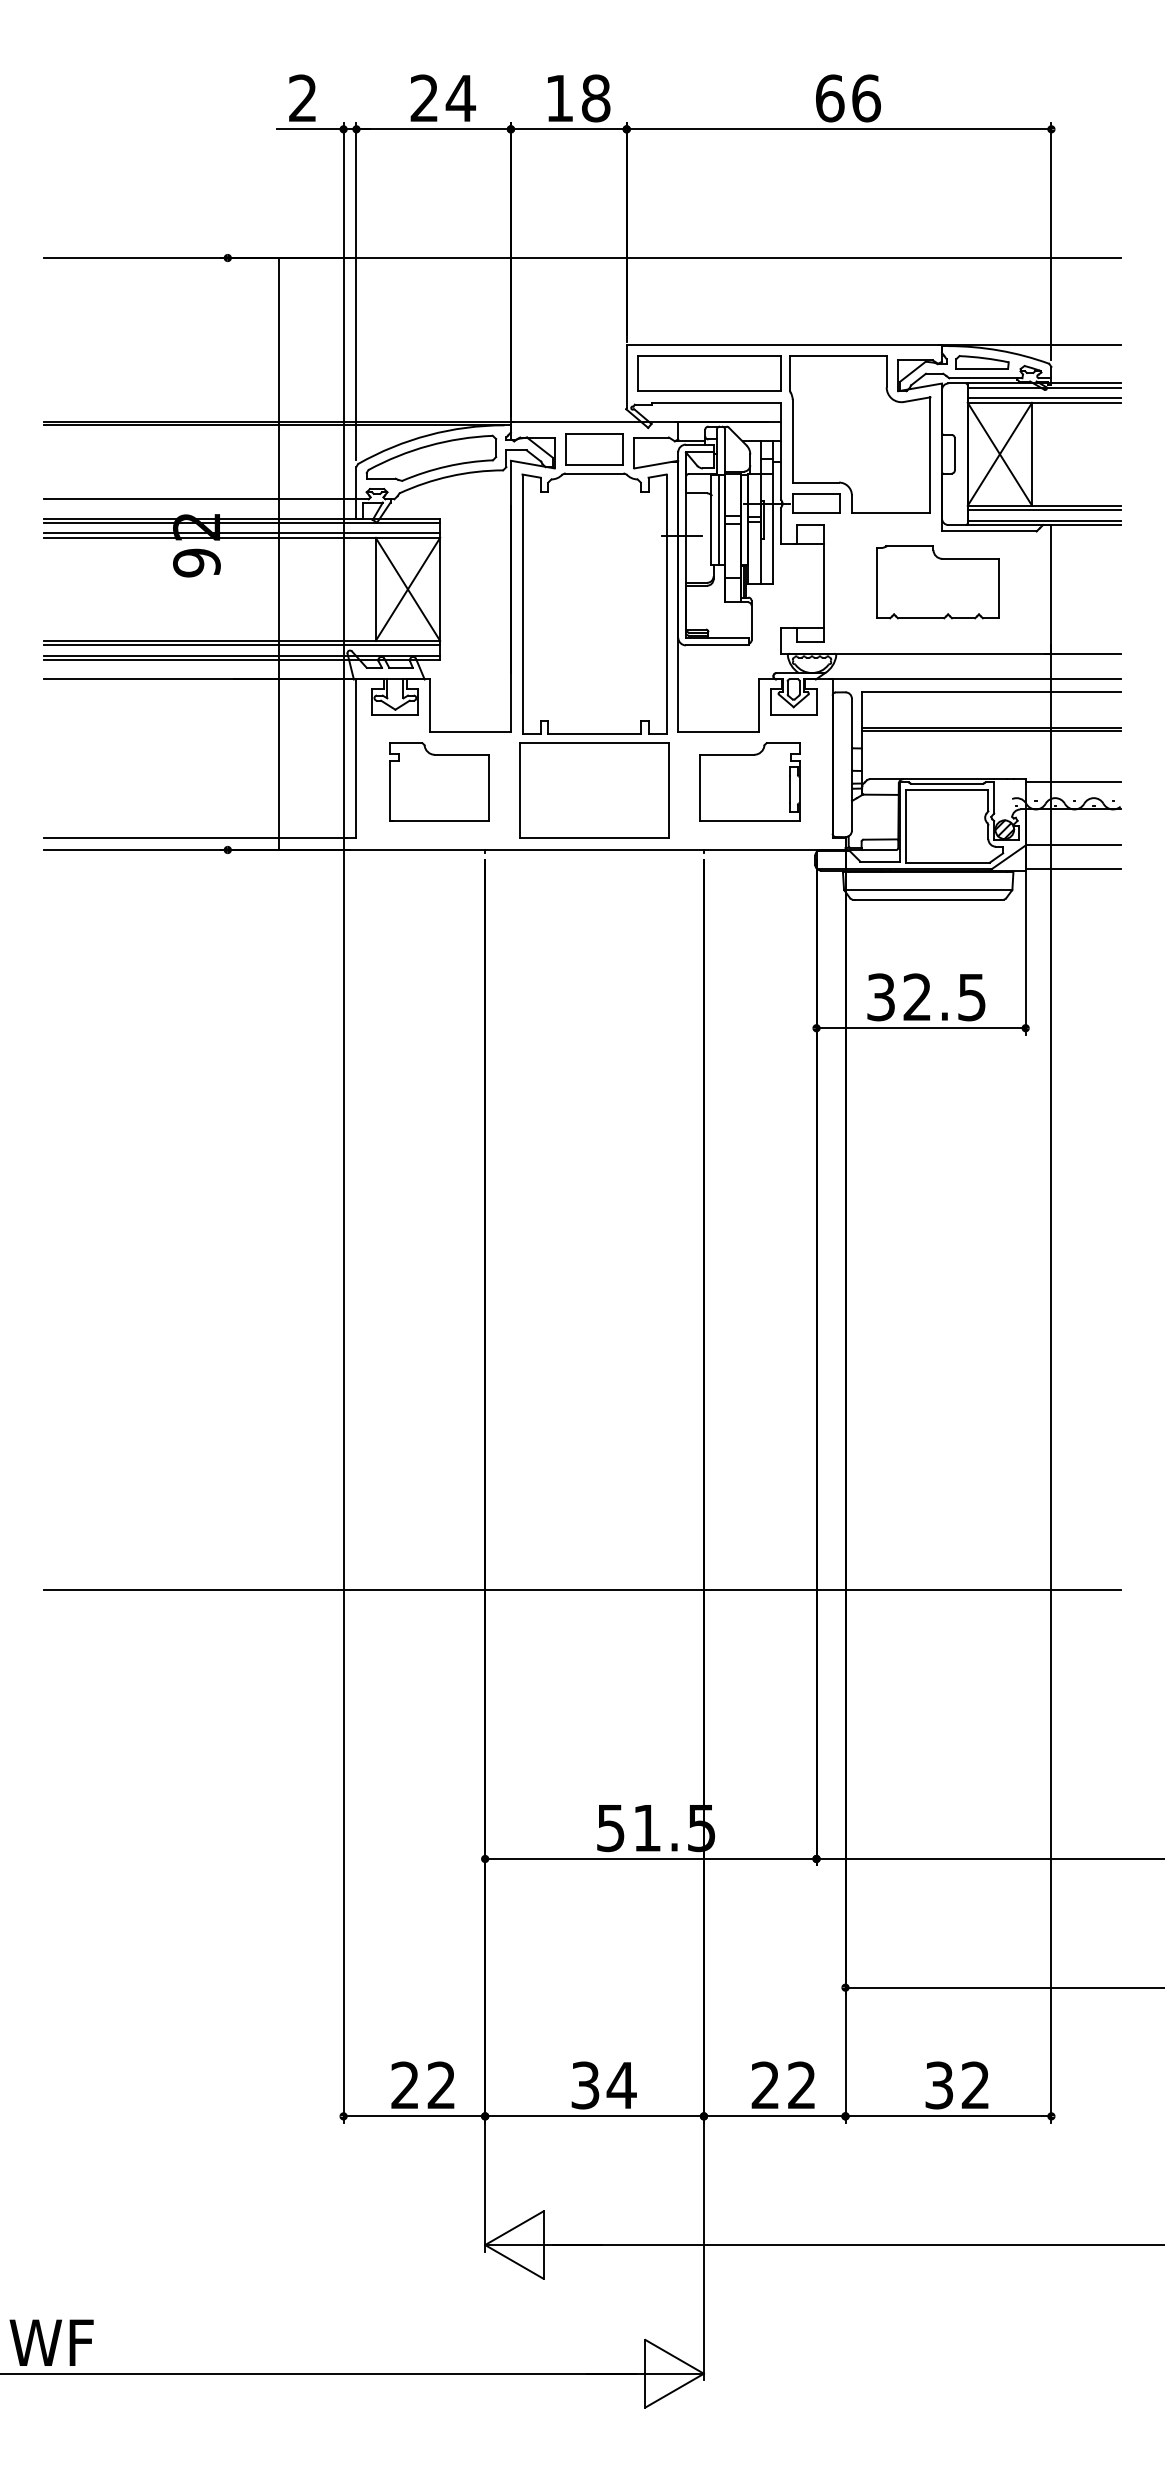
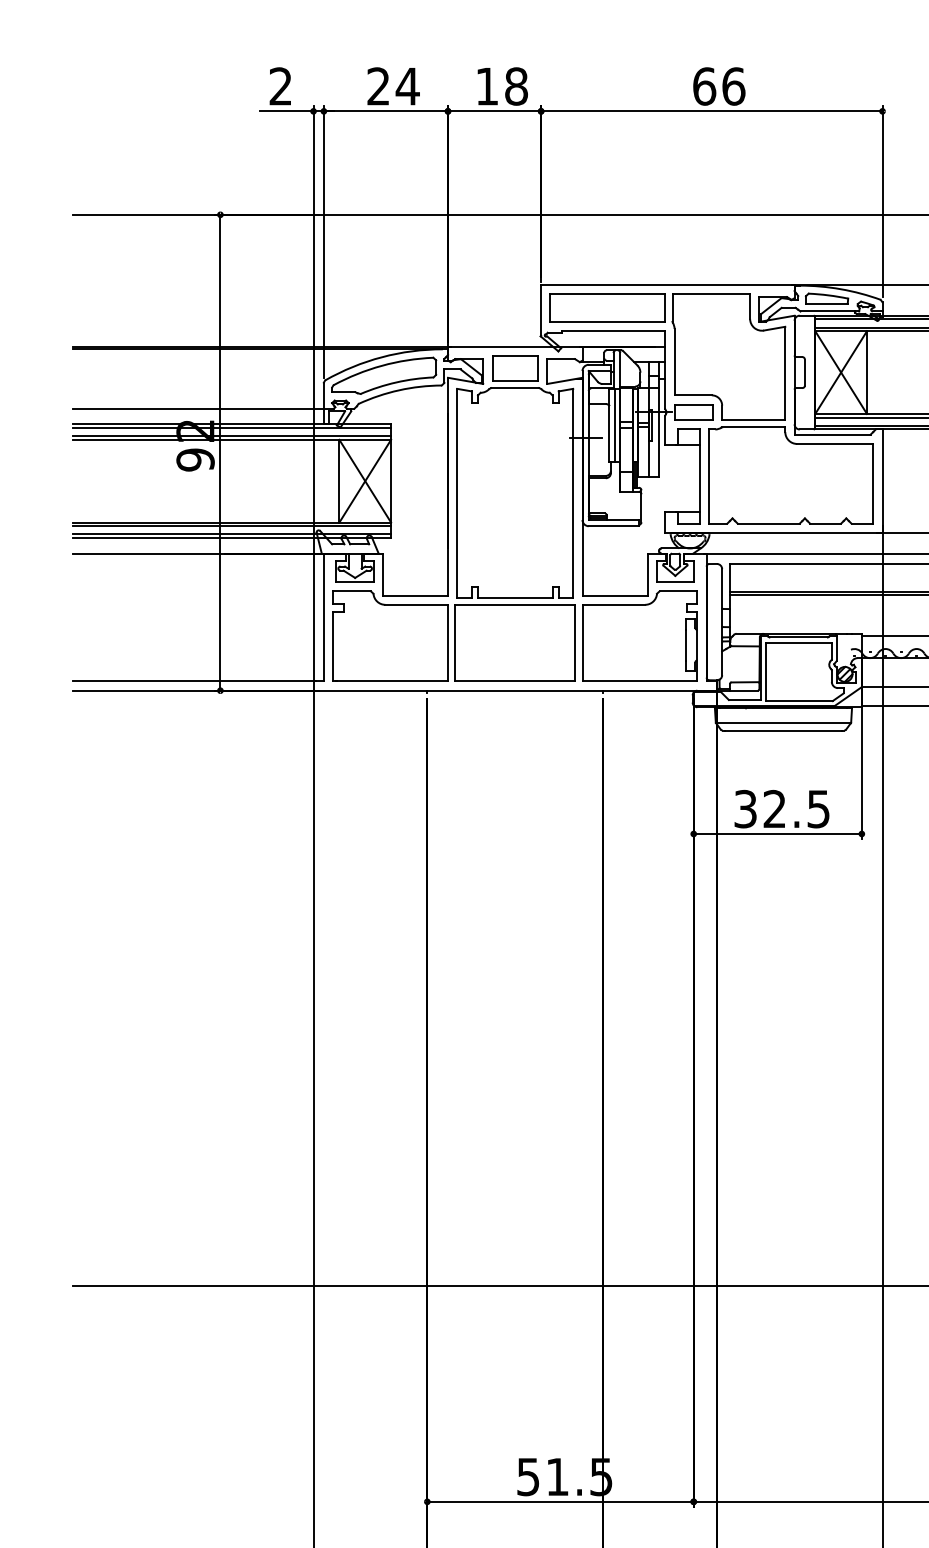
line: (278, 554) -> (220, 453), moved
part: (937, 582) -> (790, 475), size x1.67
part: (439, 781) -> (390, 635), size x1.43
part: (749, 781) -> (639, 635), size x1.43

